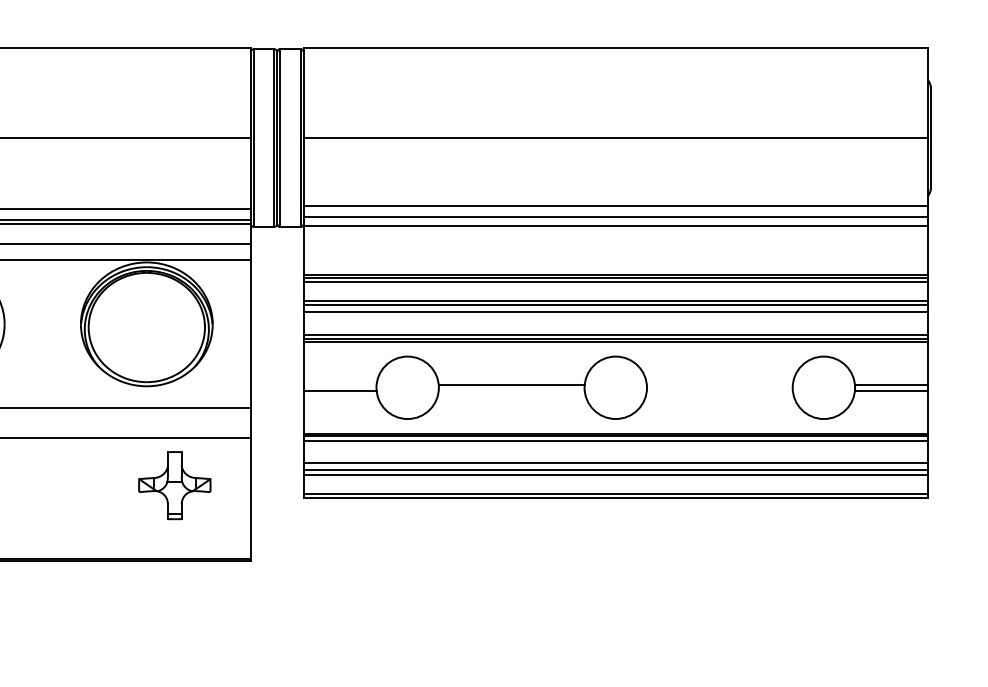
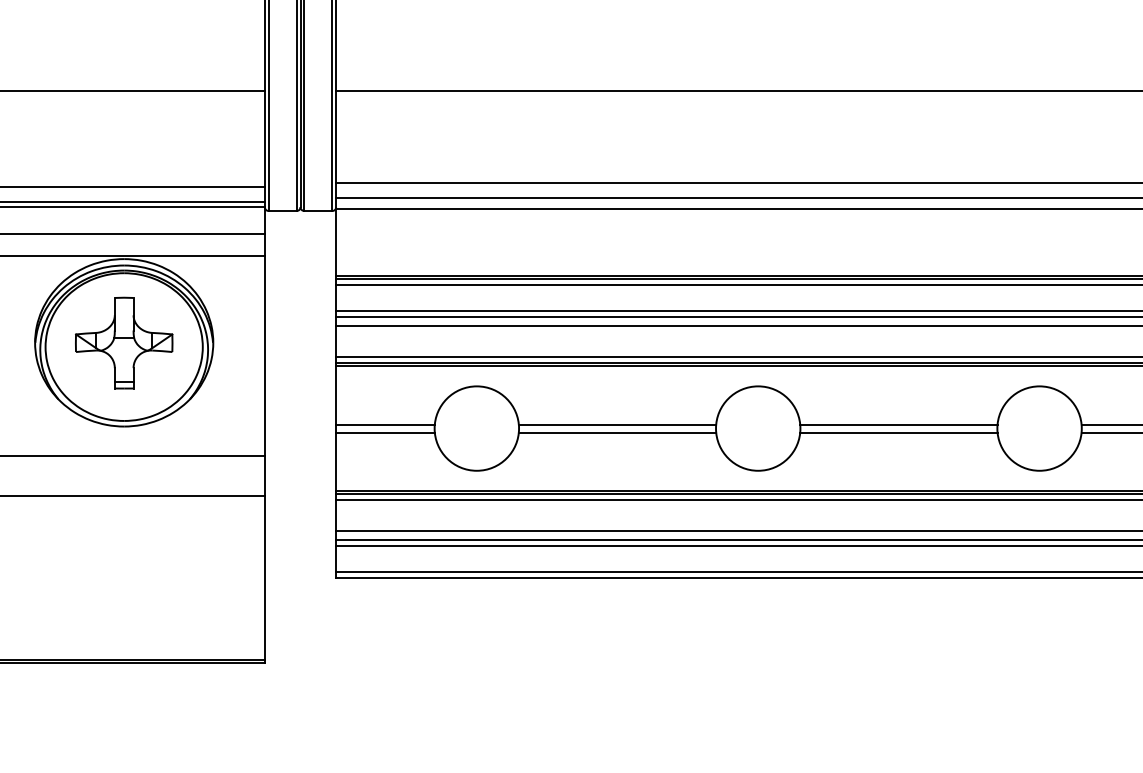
line: (339, 384) -> (384, 424), added
line: (719, 384) -> (898, 424), added
line: (511, 390) -> (617, 432), added
line: (719, 390) -> (898, 432), added
part: (174, 485) -> (123, 342), moved

